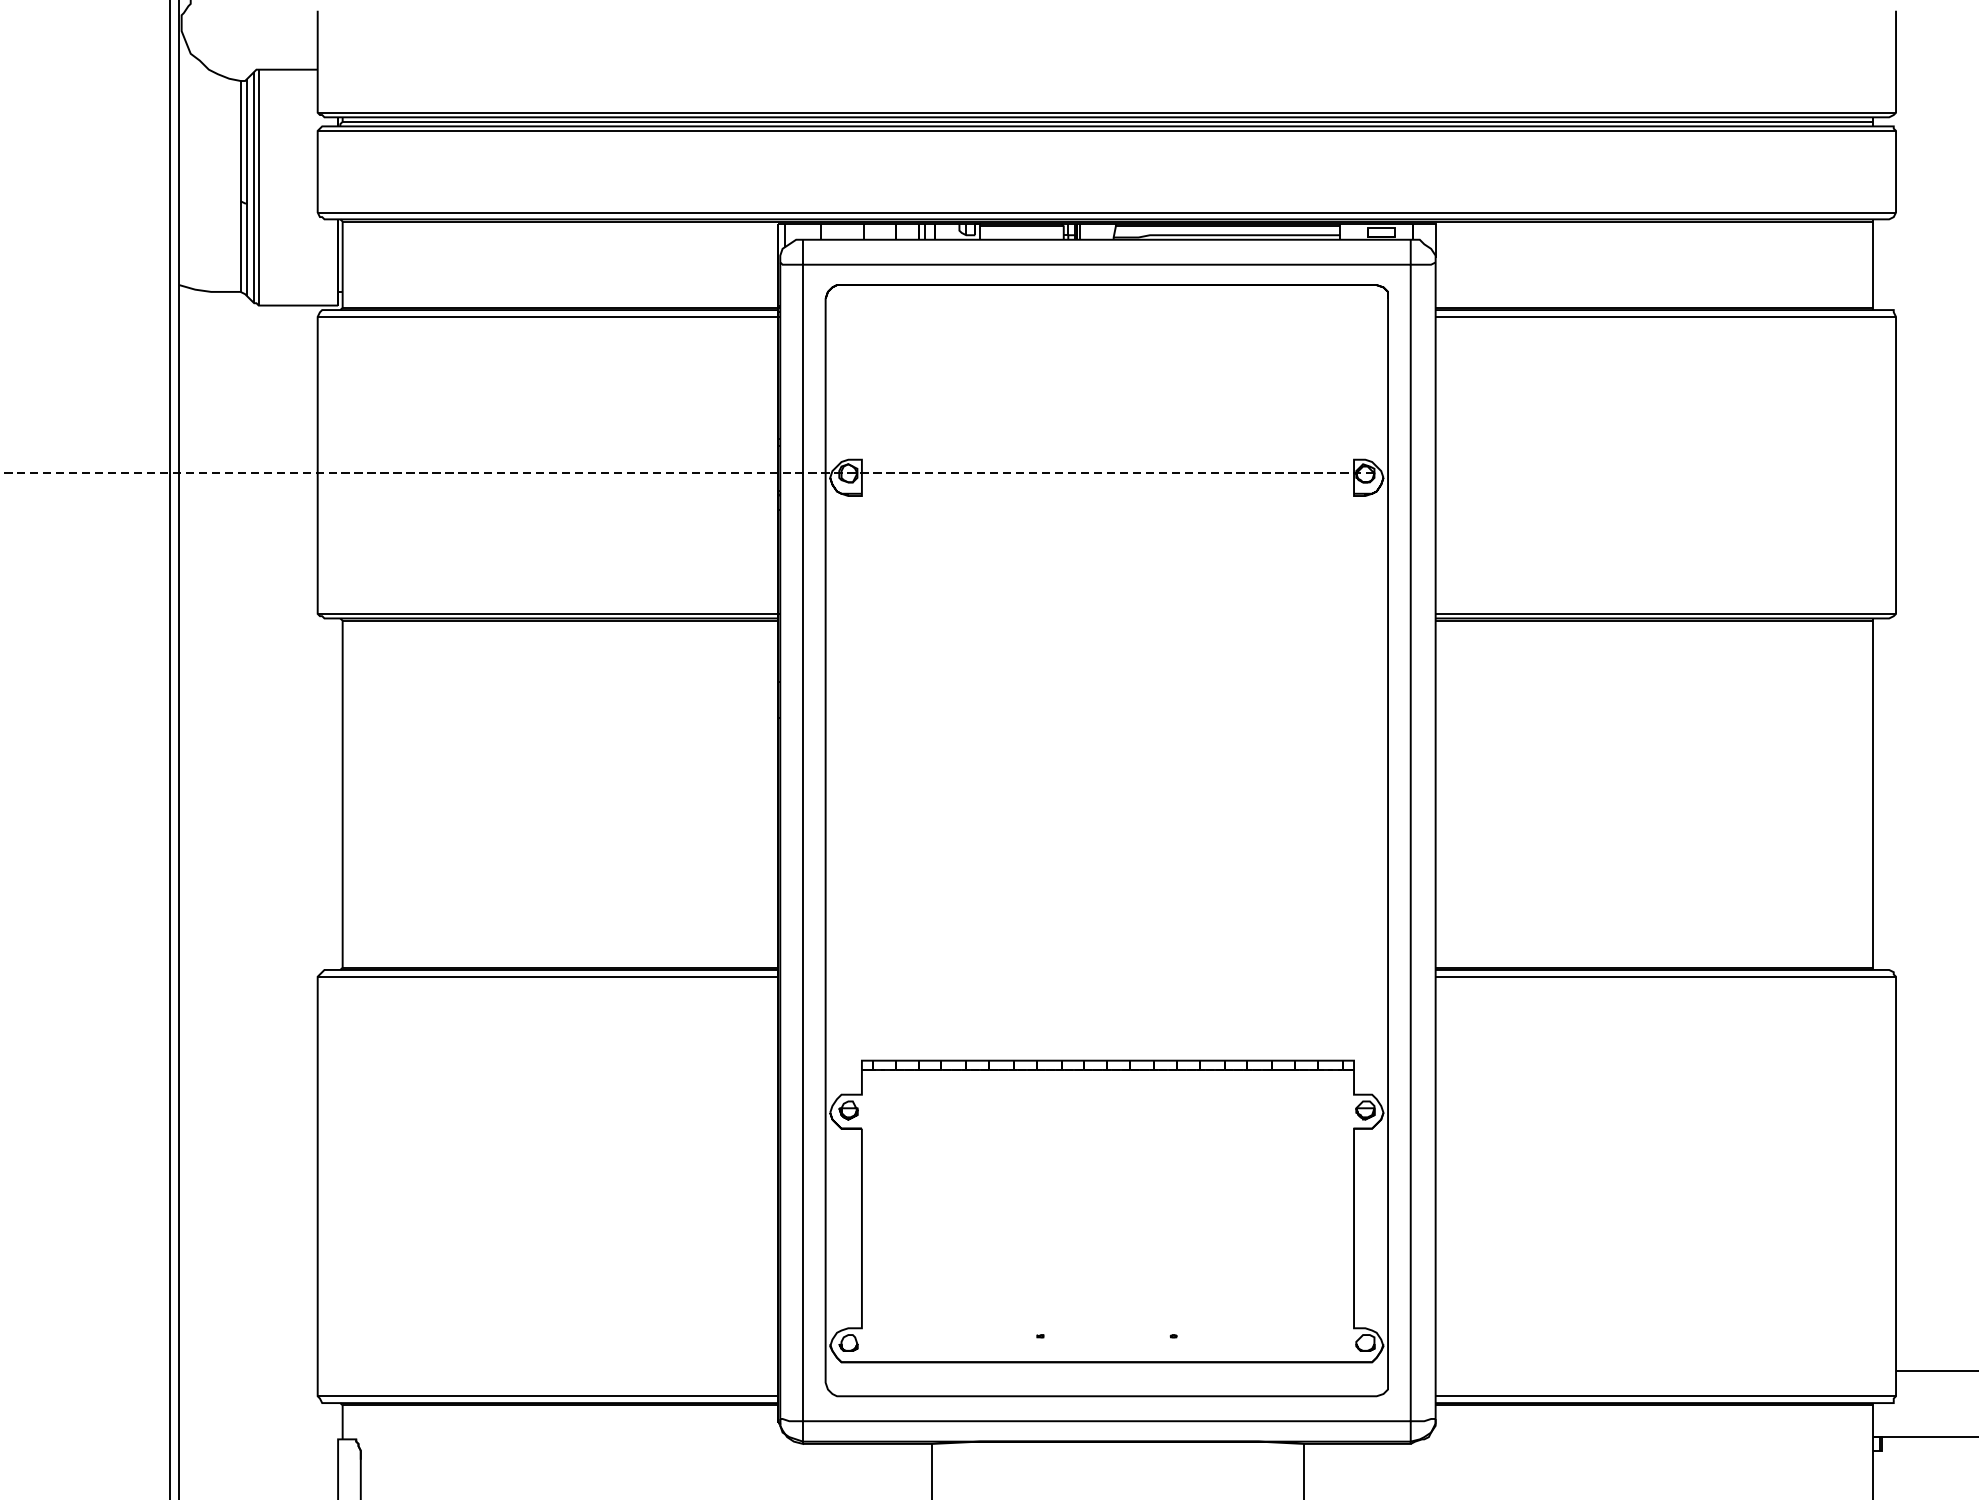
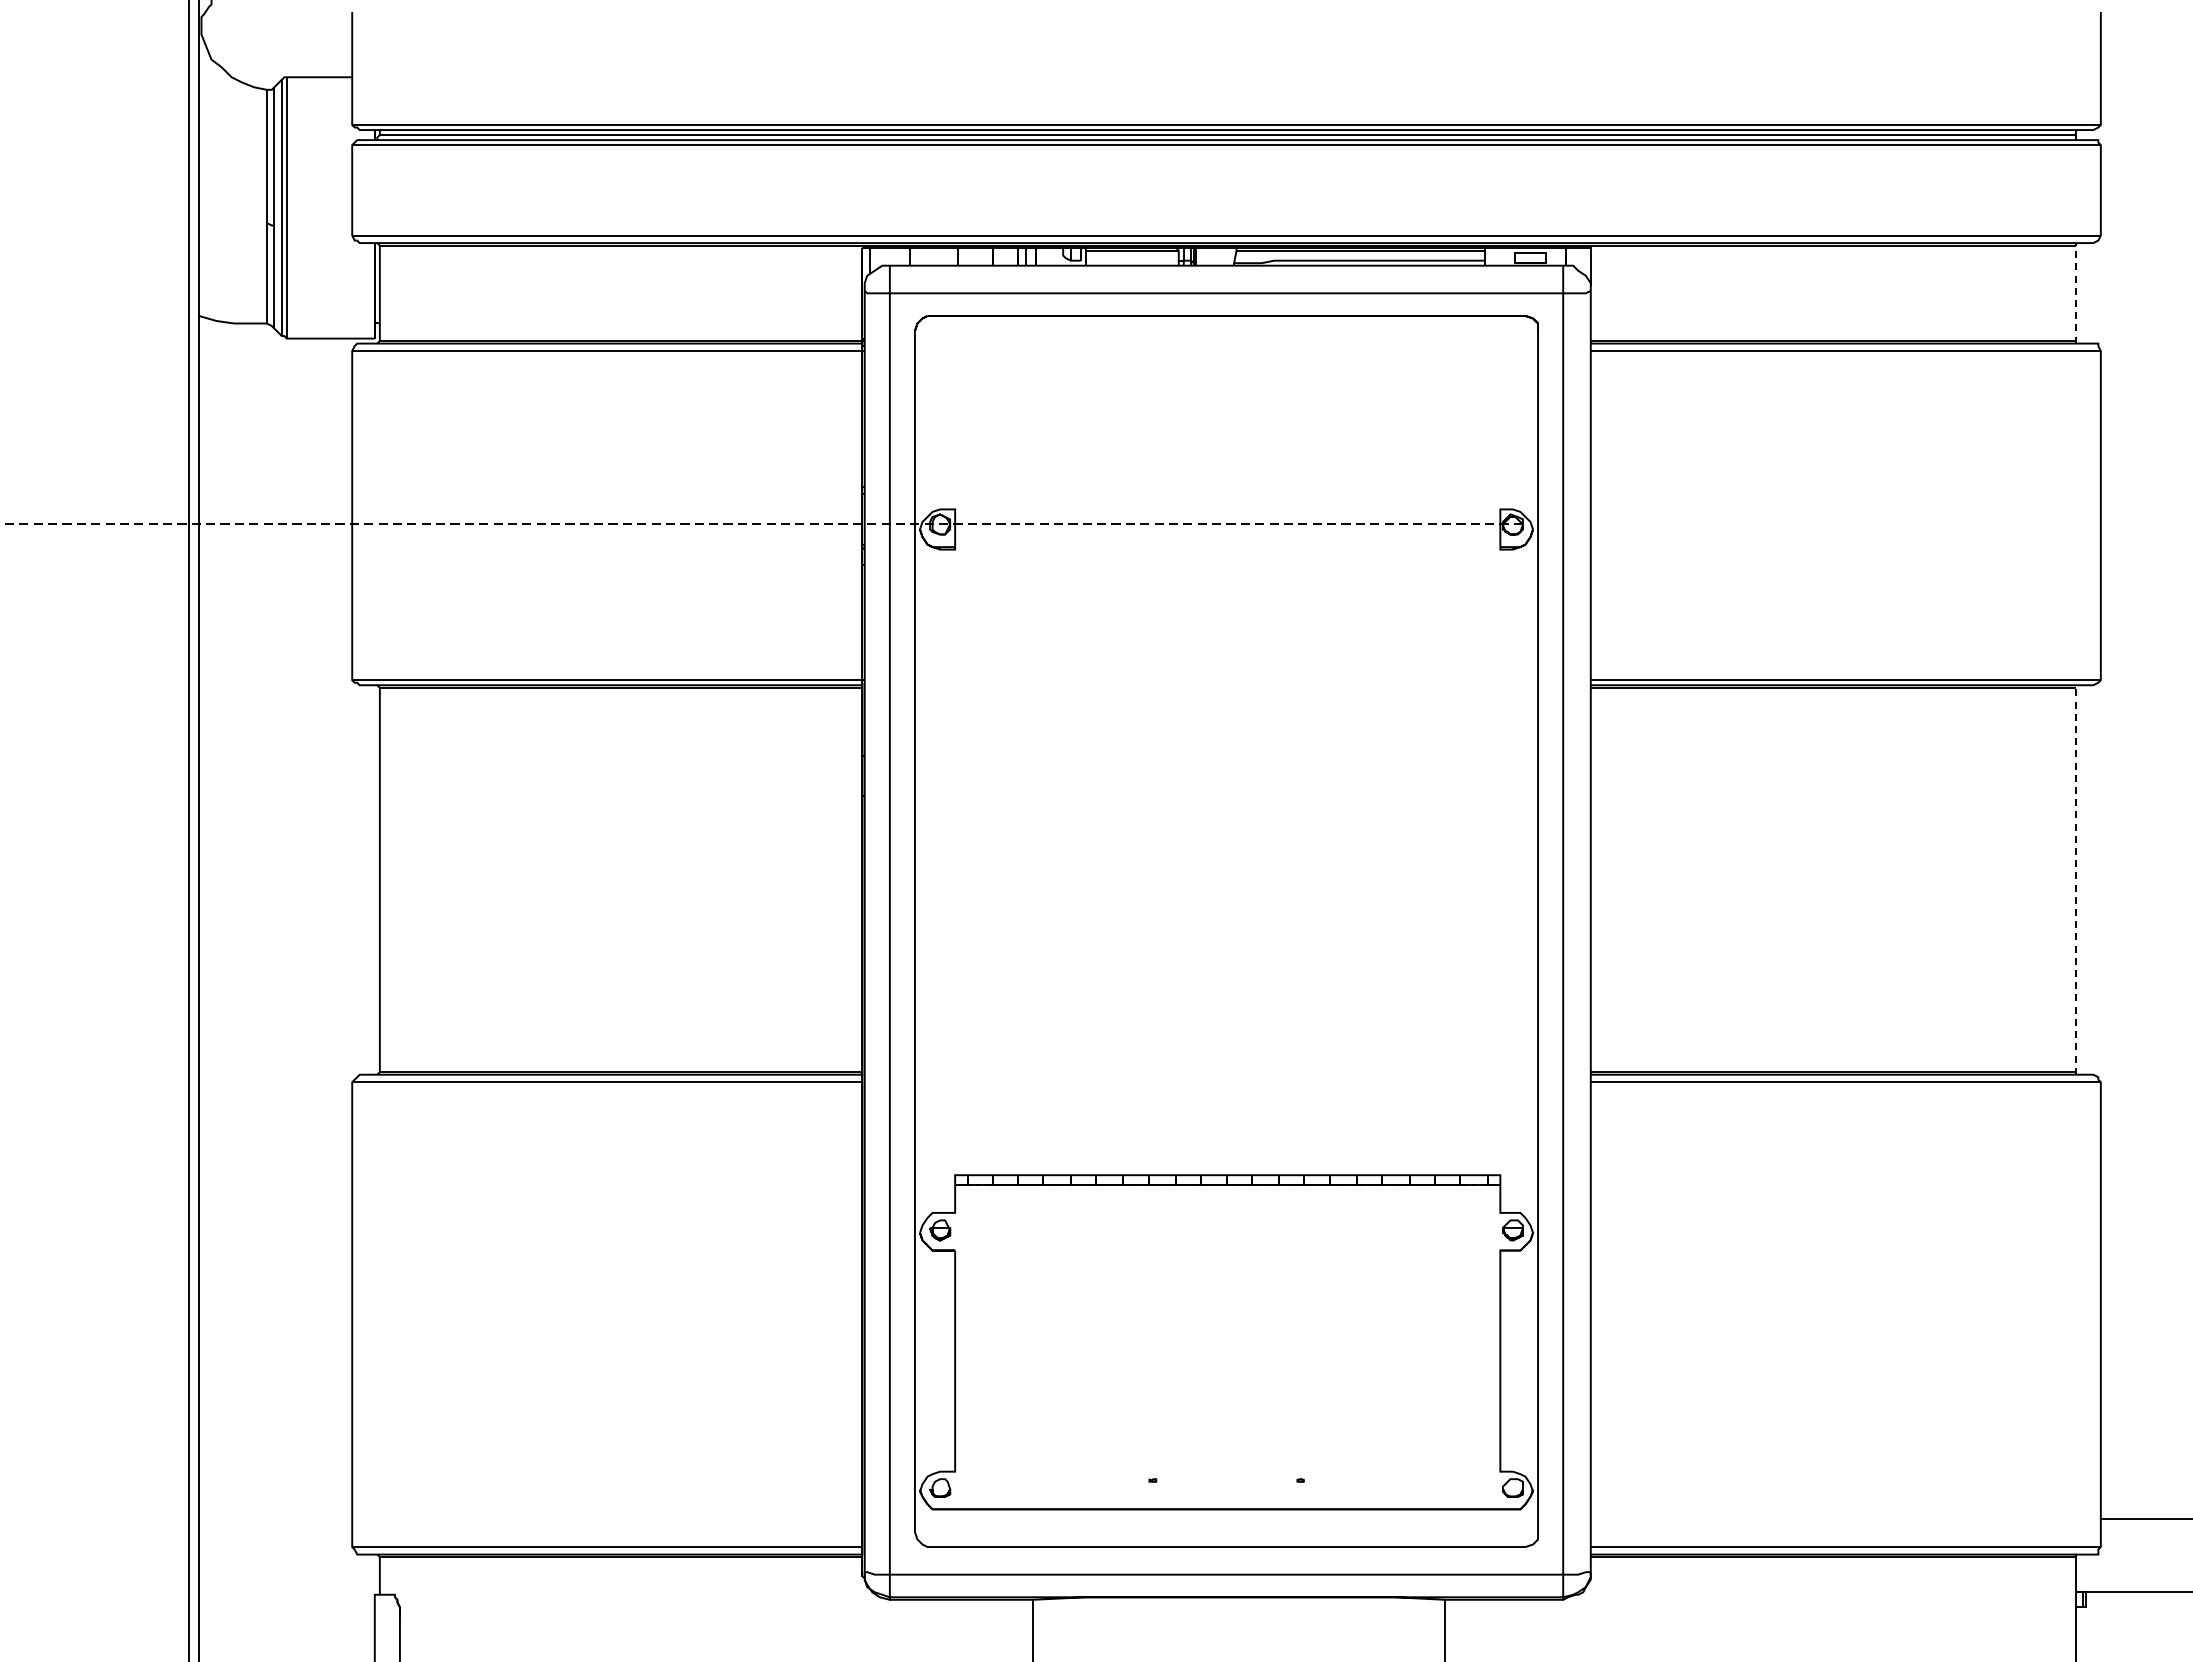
line: (1873, 264) -> (2075, 293), solid -> dashed
line: (1873, 793) -> (2075, 879), solid -> dashed

